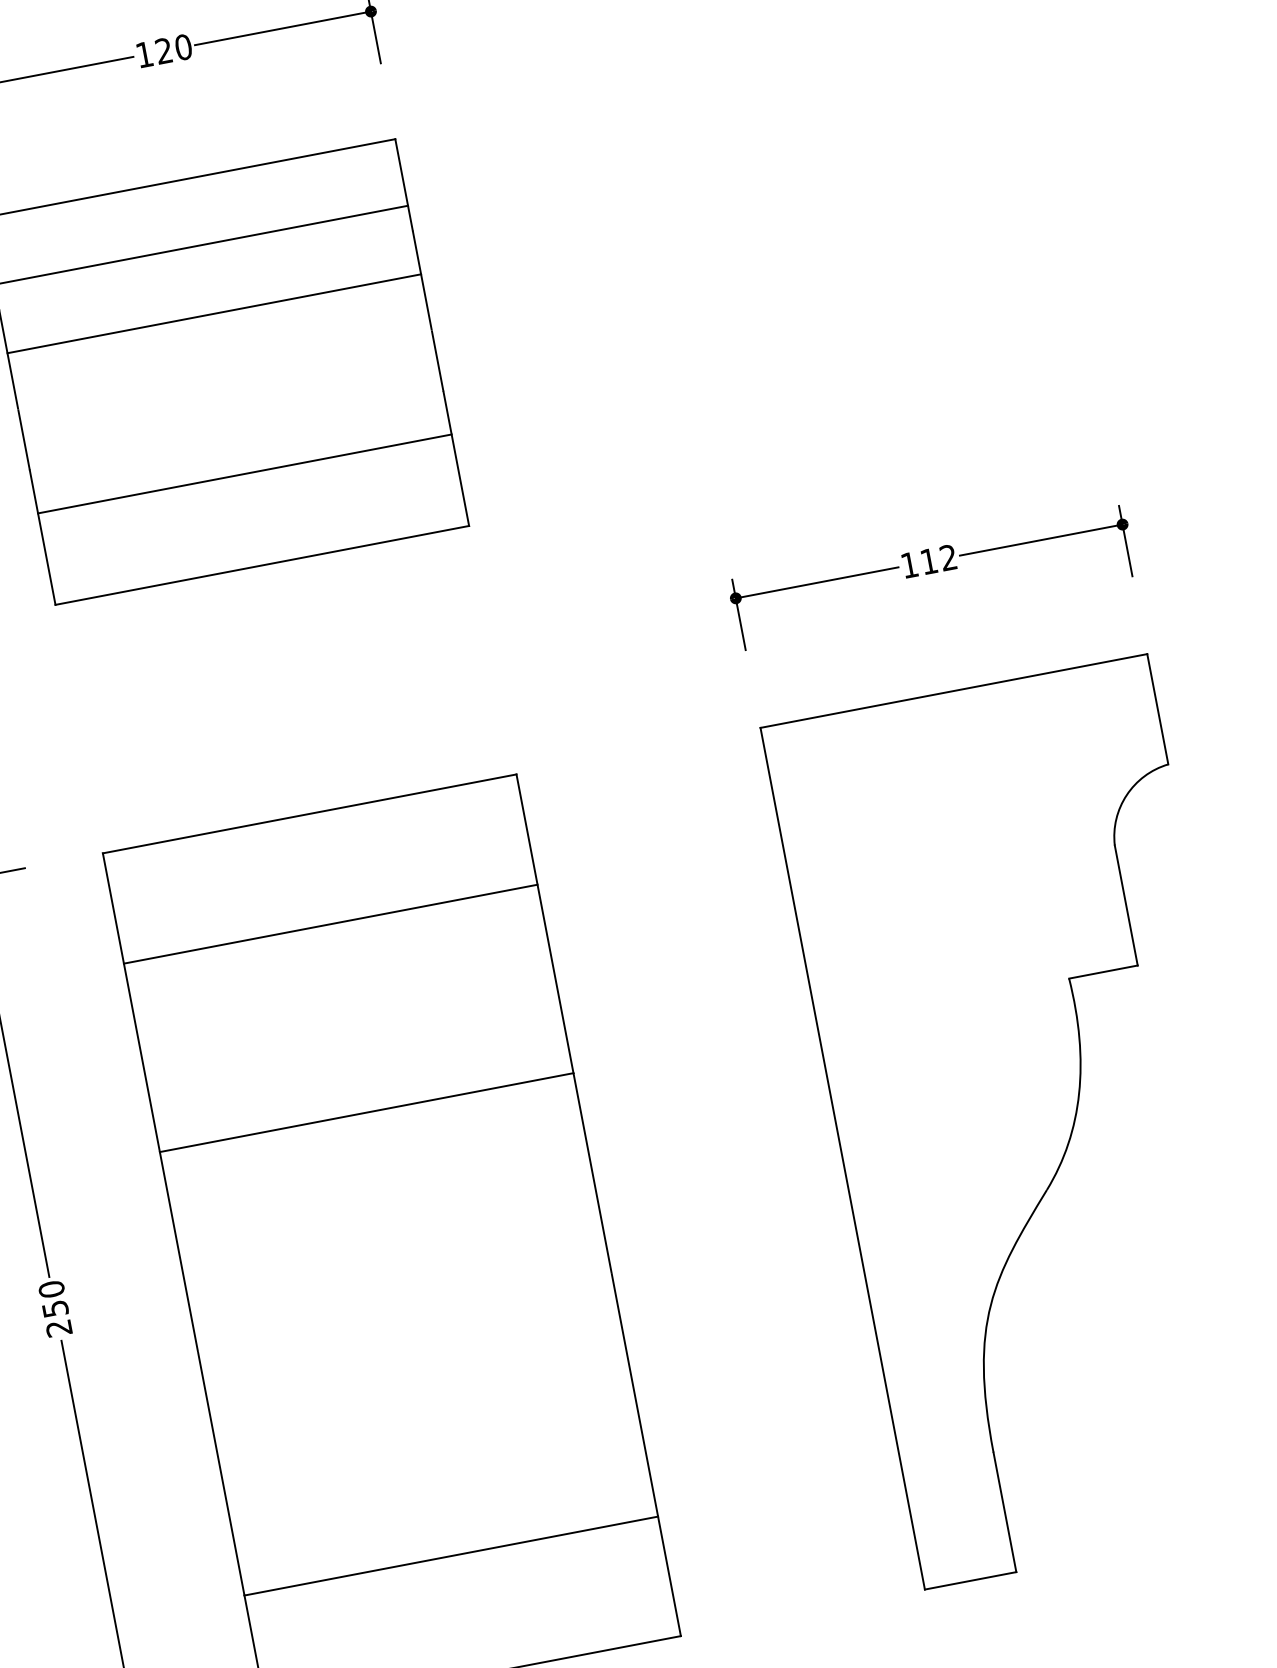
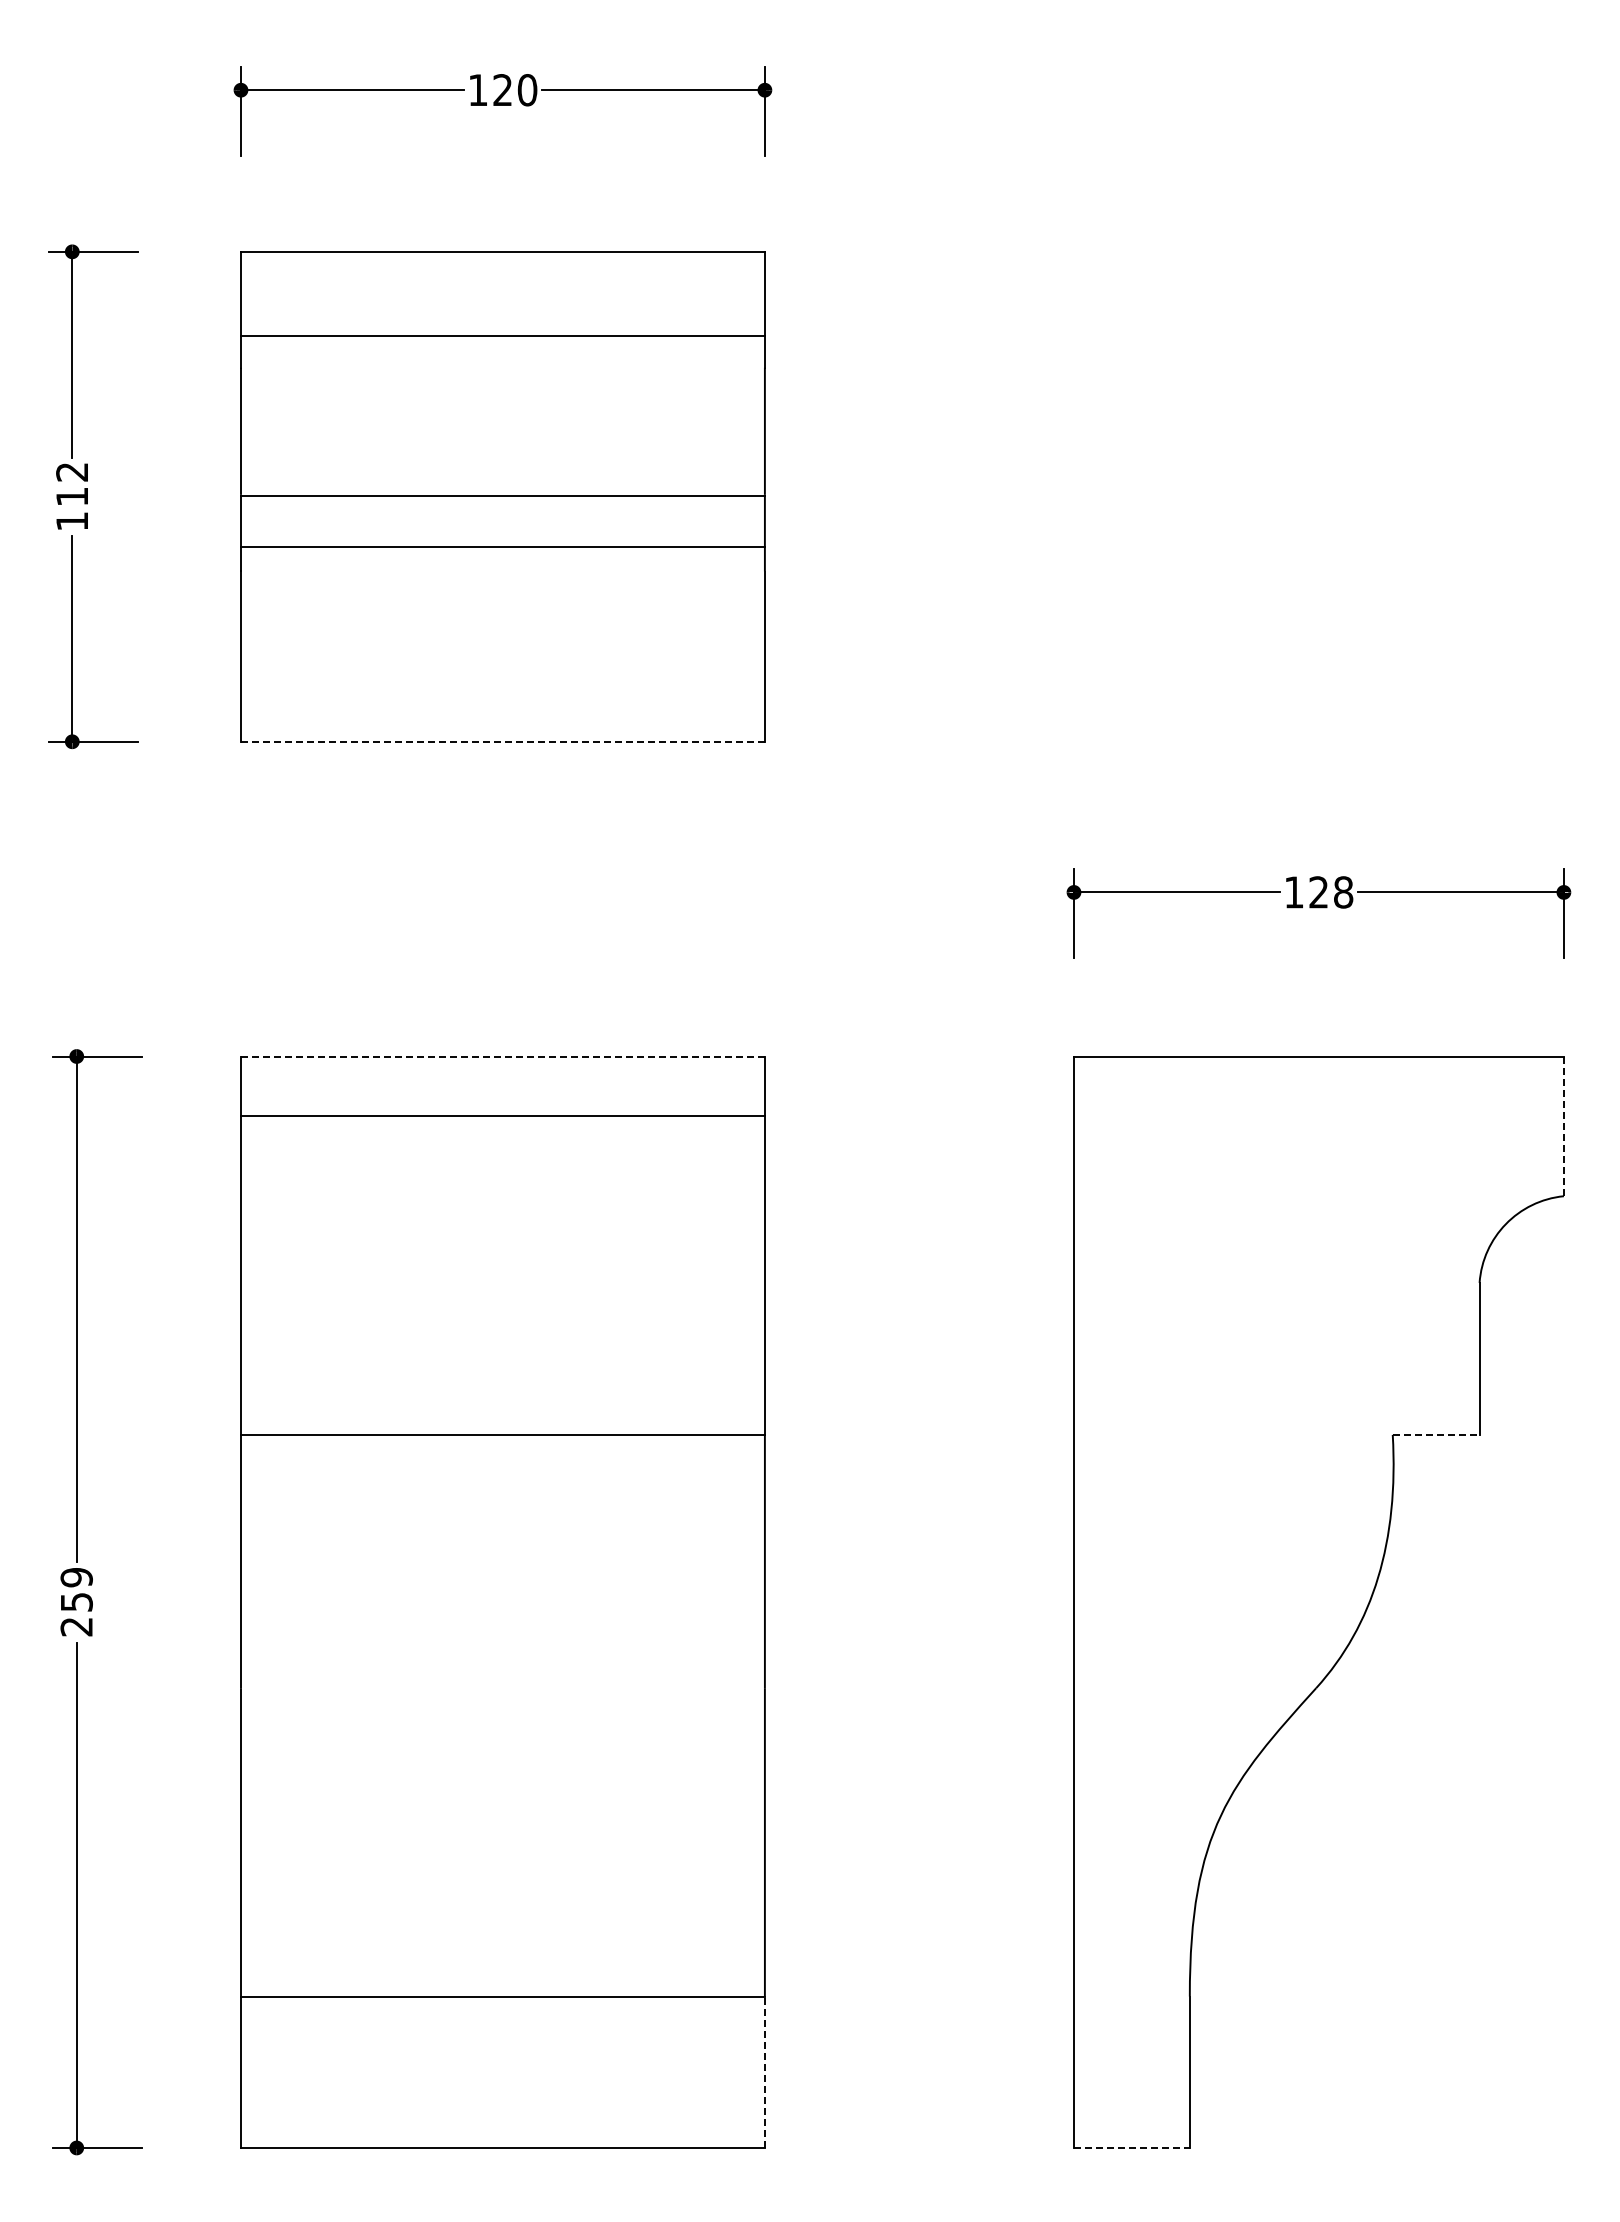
line: (214, 314) -> (502, 496), moved
line: (244, 473) -> (502, 546), moved
text: (939, 559) -> (1331, 892), 112 -> 128
line: (261, 565) -> (502, 741), solid -> dashed
line: (1157, 709) -> (1563, 1126), solid -> dashed
line: (309, 813) -> (502, 1056), solid -> dashed
line: (330, 924) -> (502, 1116), moved
line: (1103, 971) -> (1436, 1434), solid -> dashed
text: (51, 1289) -> (76, 1577), 250 -> 259
line: (669, 1576) -> (764, 2072), solid -> dashed
line: (970, 1580) -> (1131, 2147), solid -> dashed

